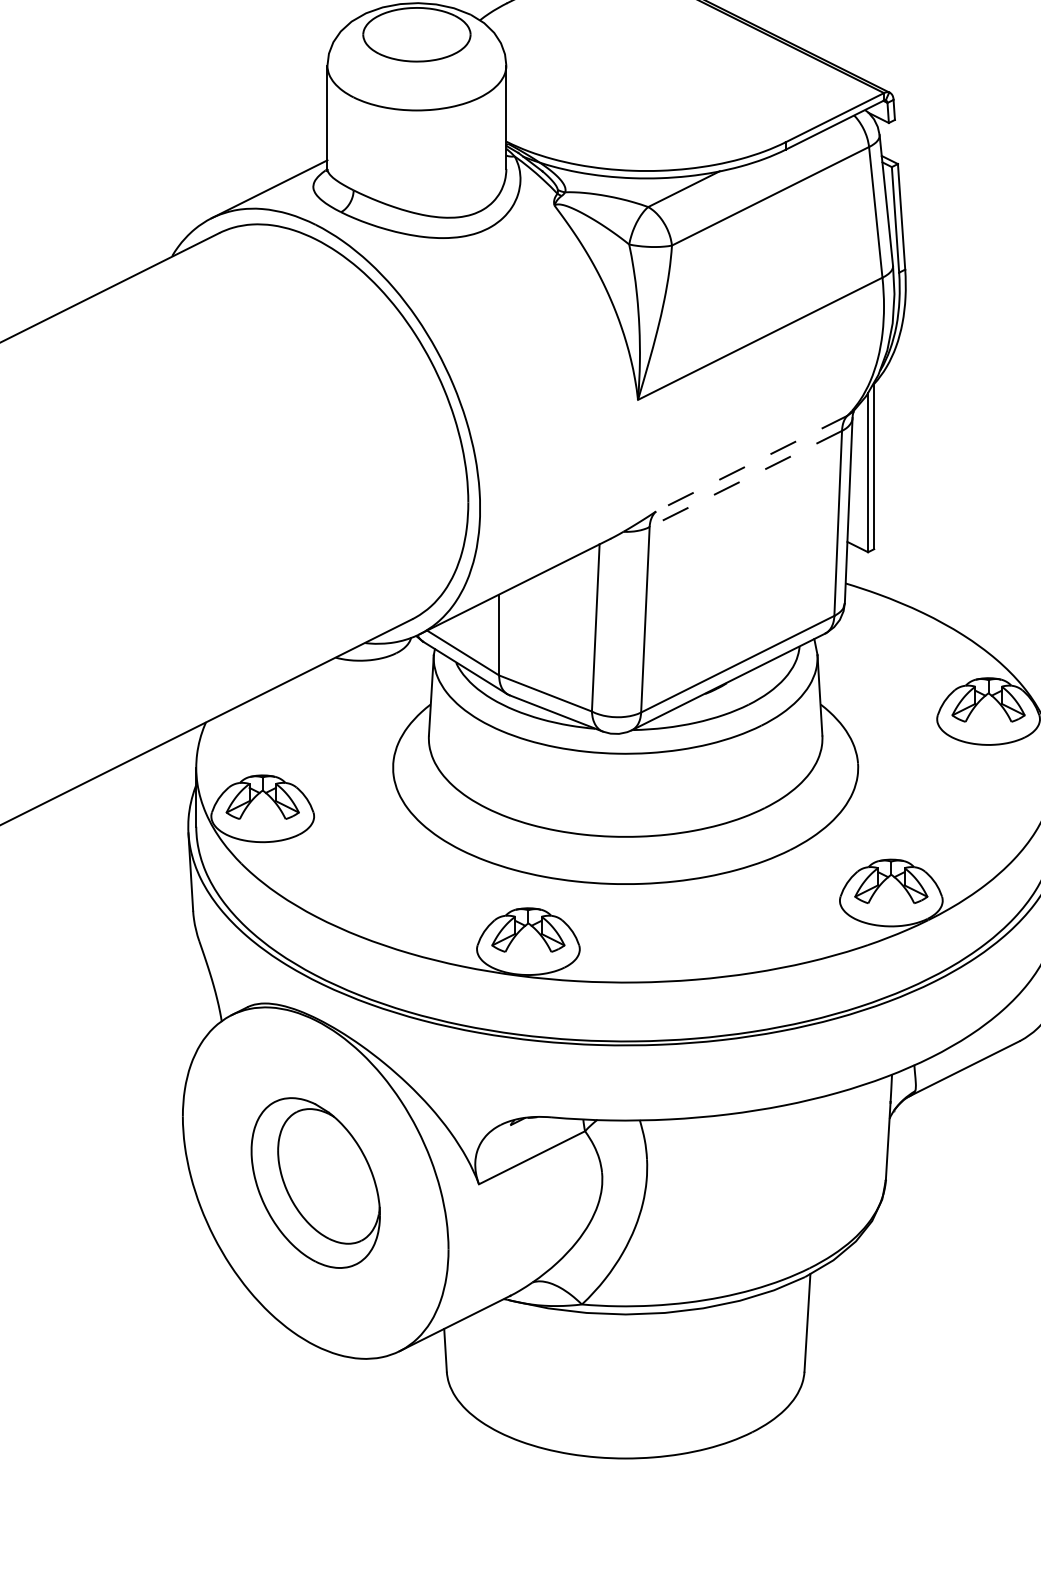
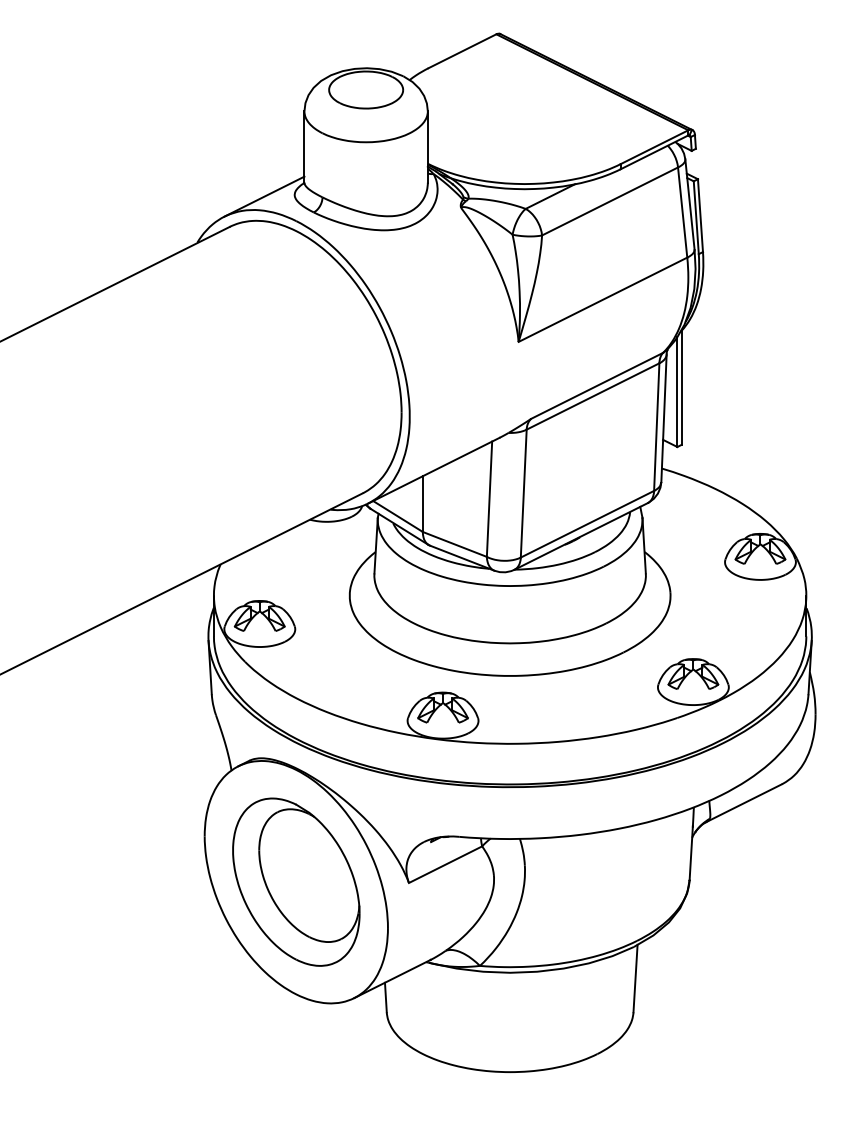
line: (752, 463) -> (597, 385), dashed -> solid
line: (745, 479) -> (592, 396), dashed -> solid
part: (315, 1182) -> (296, 881), size x1.43

